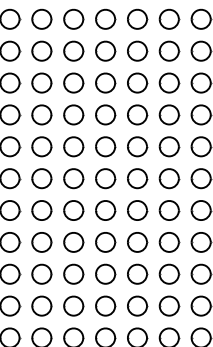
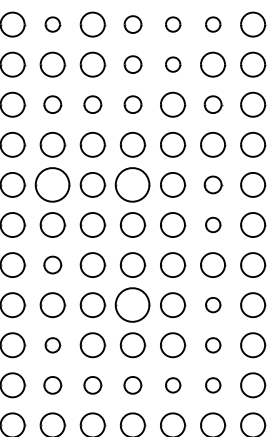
part: (41, 19) -> (52, 24), size x0.6
part: (106, 19) -> (133, 24), size x0.7
part: (137, 19) -> (173, 24), size x0.6
part: (169, 19) -> (213, 24), size x0.6
part: (106, 51) -> (133, 64), size x0.7
part: (137, 51) -> (173, 64), size x0.6
part: (41, 82) -> (52, 104), size x0.7
part: (73, 82) -> (92, 104), size x0.7
part: (106, 82) -> (133, 104), size x0.7
part: (169, 82) -> (213, 104), size x0.7
part: (41, 146) -> (52, 184), size x1.4
part: (106, 146) -> (133, 184), size x1.4
part: (169, 146) -> (213, 184), size x0.7
part: (169, 178) -> (213, 224), size x0.6
part: (41, 210) -> (52, 264), size x0.7
part: (169, 241) -> (213, 304), size x0.6
part: (106, 242) -> (133, 305), size x1.4
part: (41, 274) -> (52, 345), size x0.6
part: (169, 274) -> (213, 345), size x0.6
part: (41, 306) -> (52, 385), size x0.7
part: (73, 306) -> (92, 385), size x0.7
part: (105, 306) -> (132, 385), size x0.7
part: (137, 306) -> (173, 385), size x0.6
part: (169, 306) -> (213, 385), size x0.6

